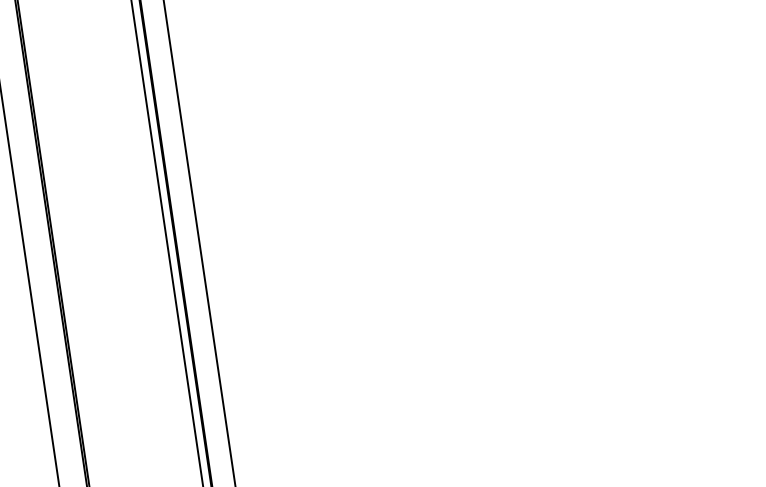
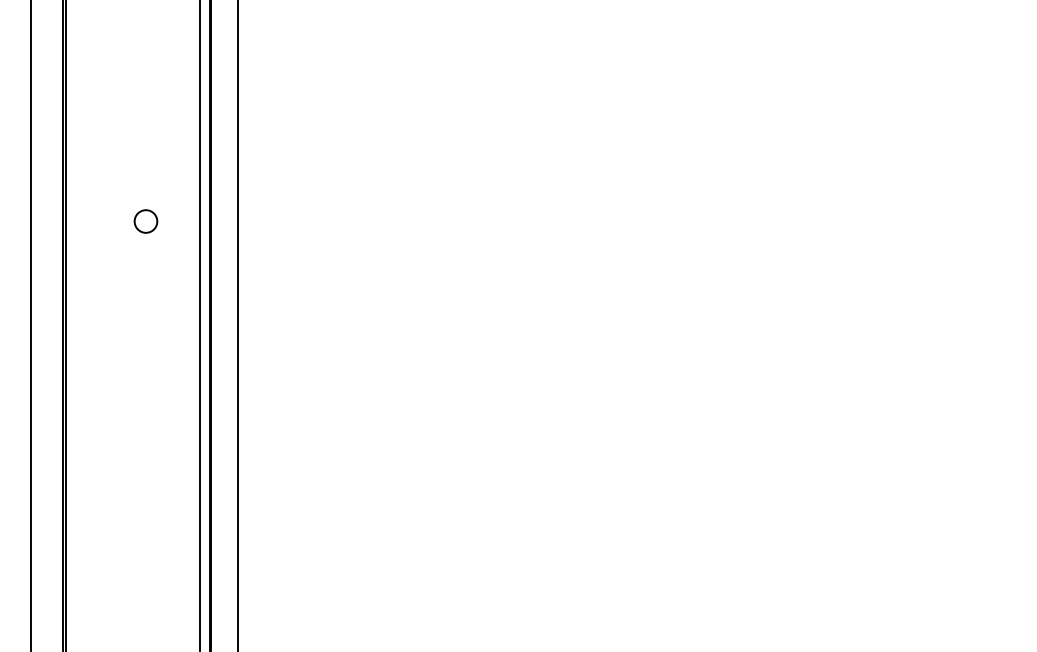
circle: (111, 180) -> (145, 221), added

